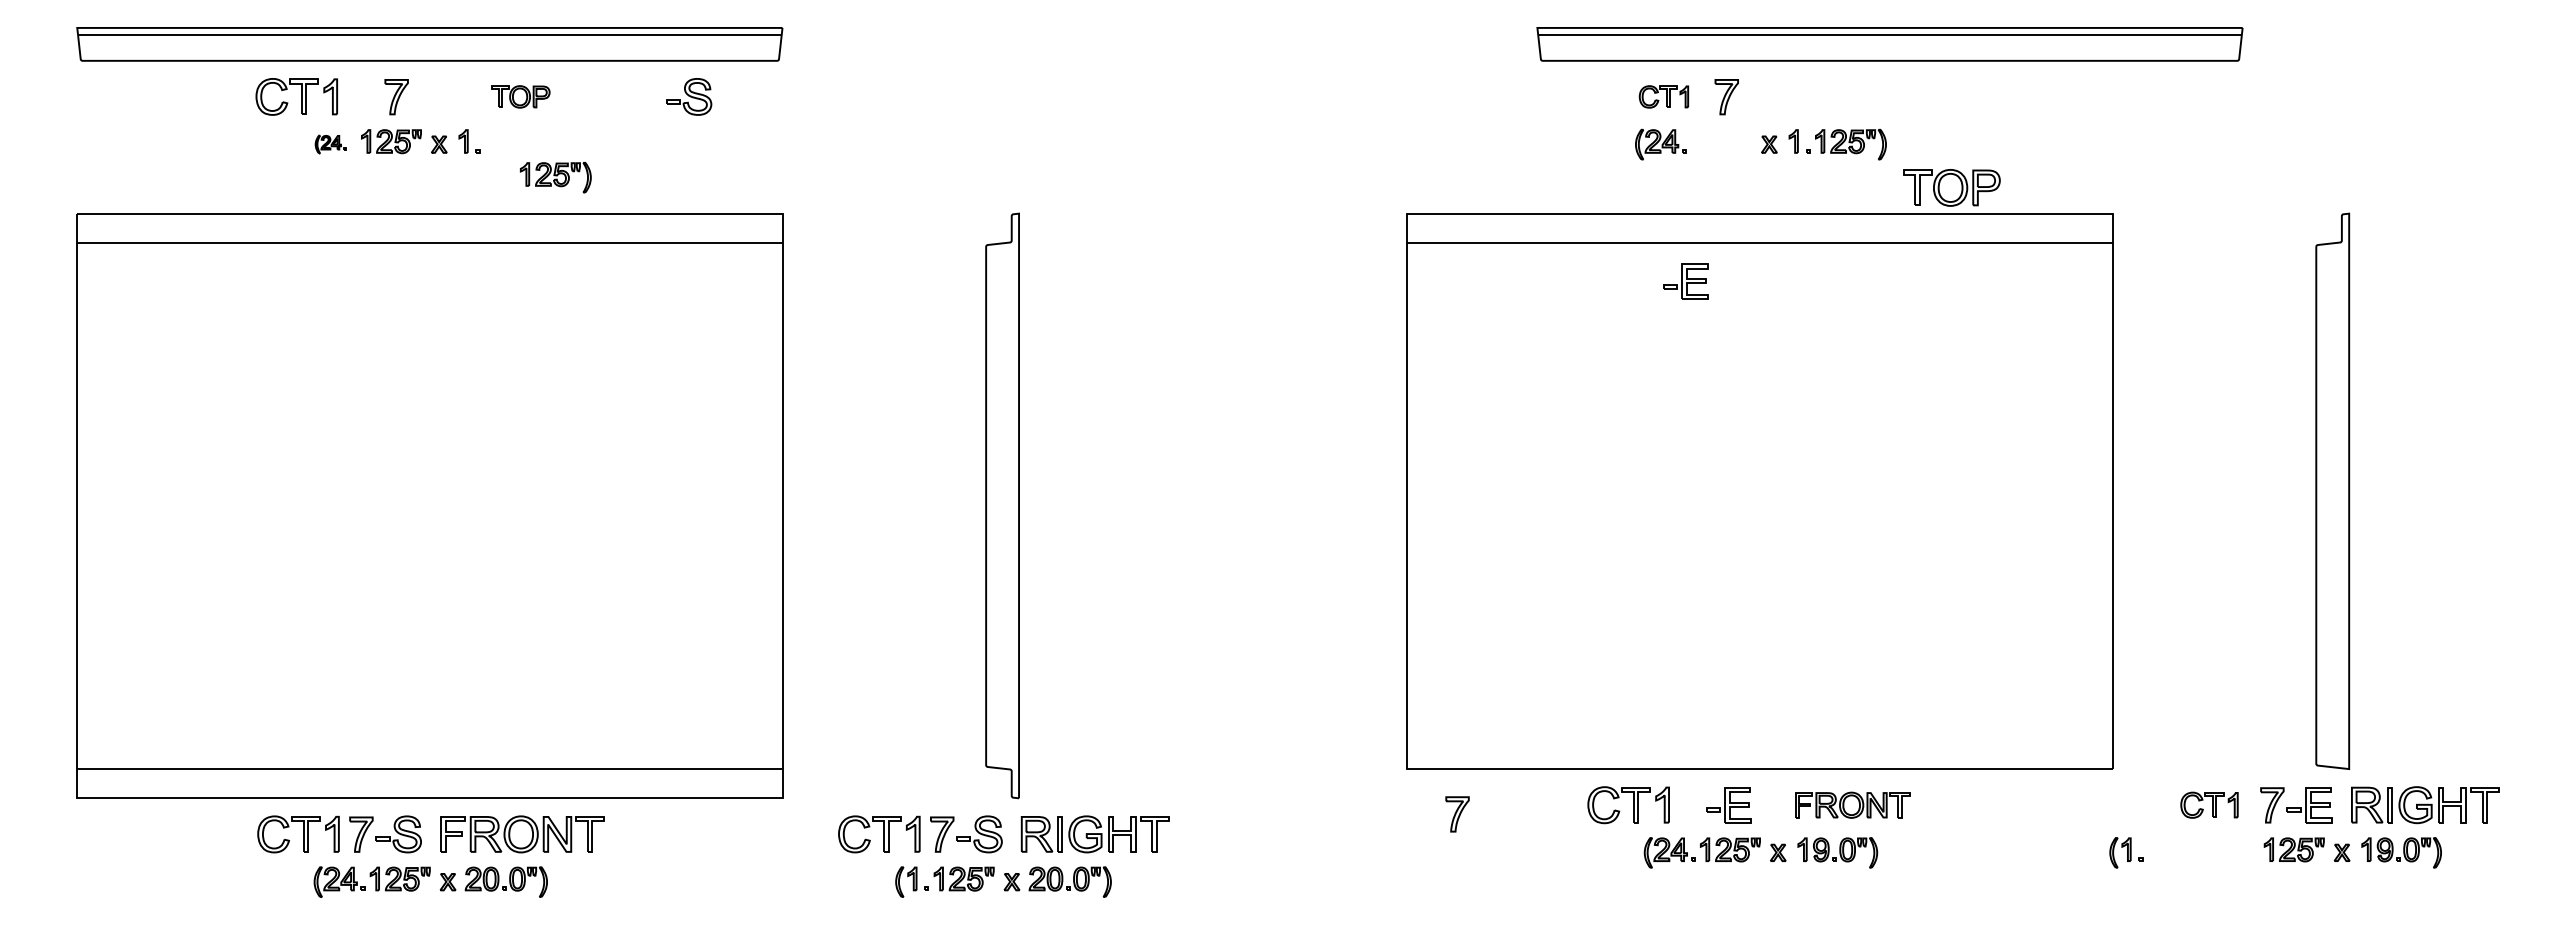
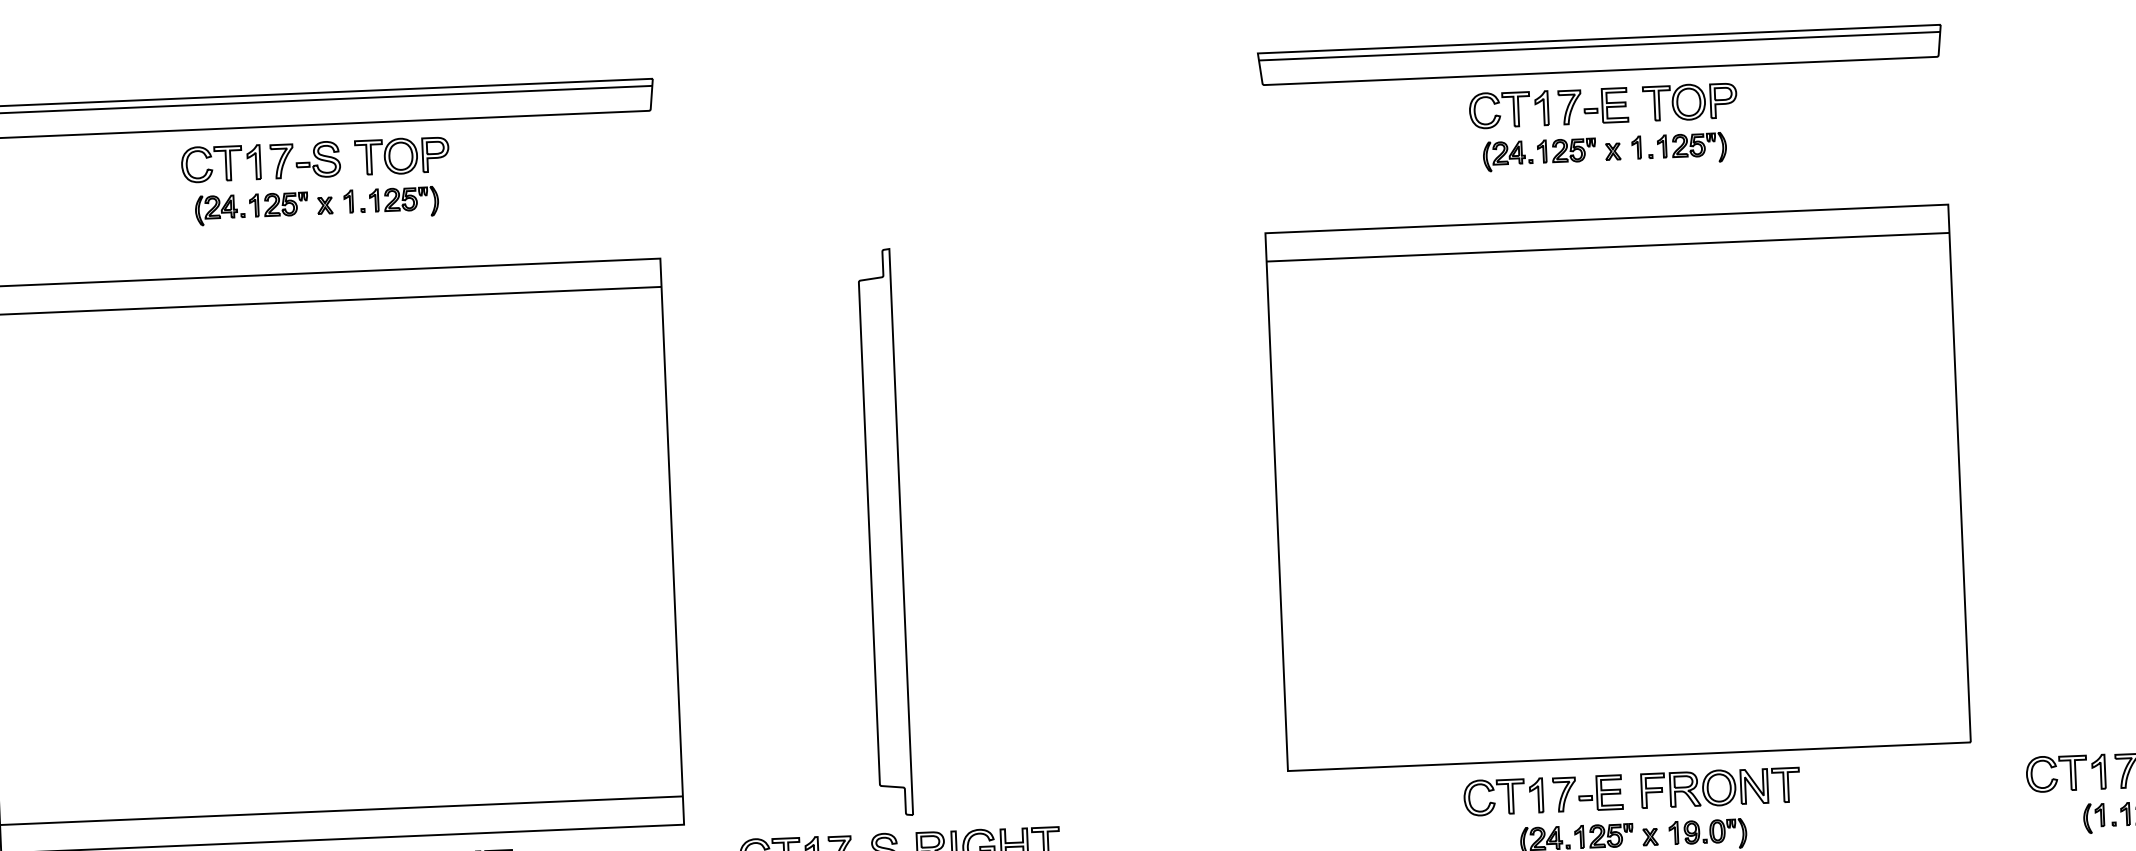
part: (1889, 44) -> (1599, 55), moved
part: (296, 96) -> (220, 163), moved
part: (520, 96) -> (401, 155), size x1.67
part: (689, 96) -> (318, 159), moved
part: (1663, 96) -> (1508, 109), size x1.67
part: (1721, 141) -> (1566, 150), added
part: (330, 144) -> (219, 209), size x1.67
part: (555, 177) -> (403, 202), moved
part: (1951, 187) -> (1689, 101), moved
part: (1685, 281) -> (1605, 105), moved
part: (1852, 805) -> (1720, 788), size x1.43
part: (2209, 805) -> (2066, 773), size x1.43
part: (1457, 814) -> (1564, 794), moved
part: (2126, 852) -> (2099, 817), moved

